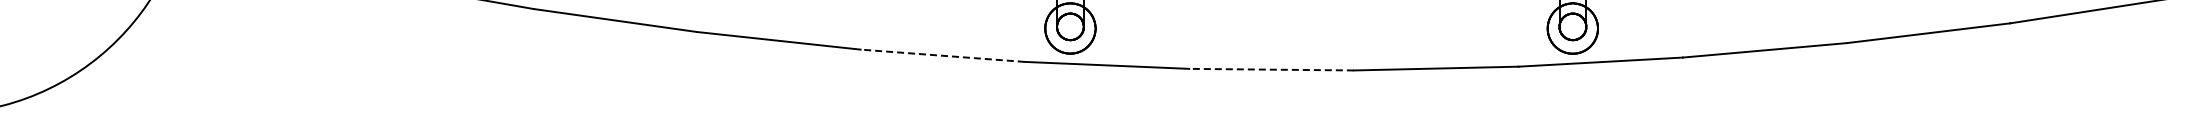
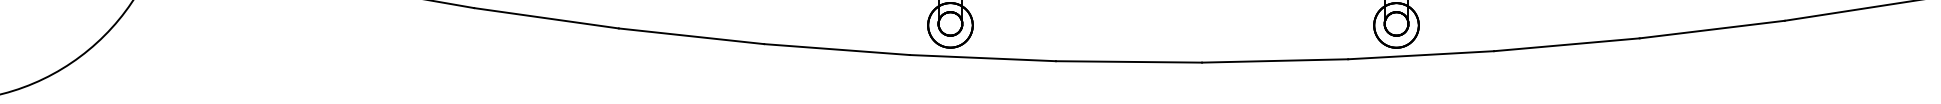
line: (942, 55) -> (836, 49), dashed -> solid
line: (1271, 69) -> (1128, 61), dashed -> solid

